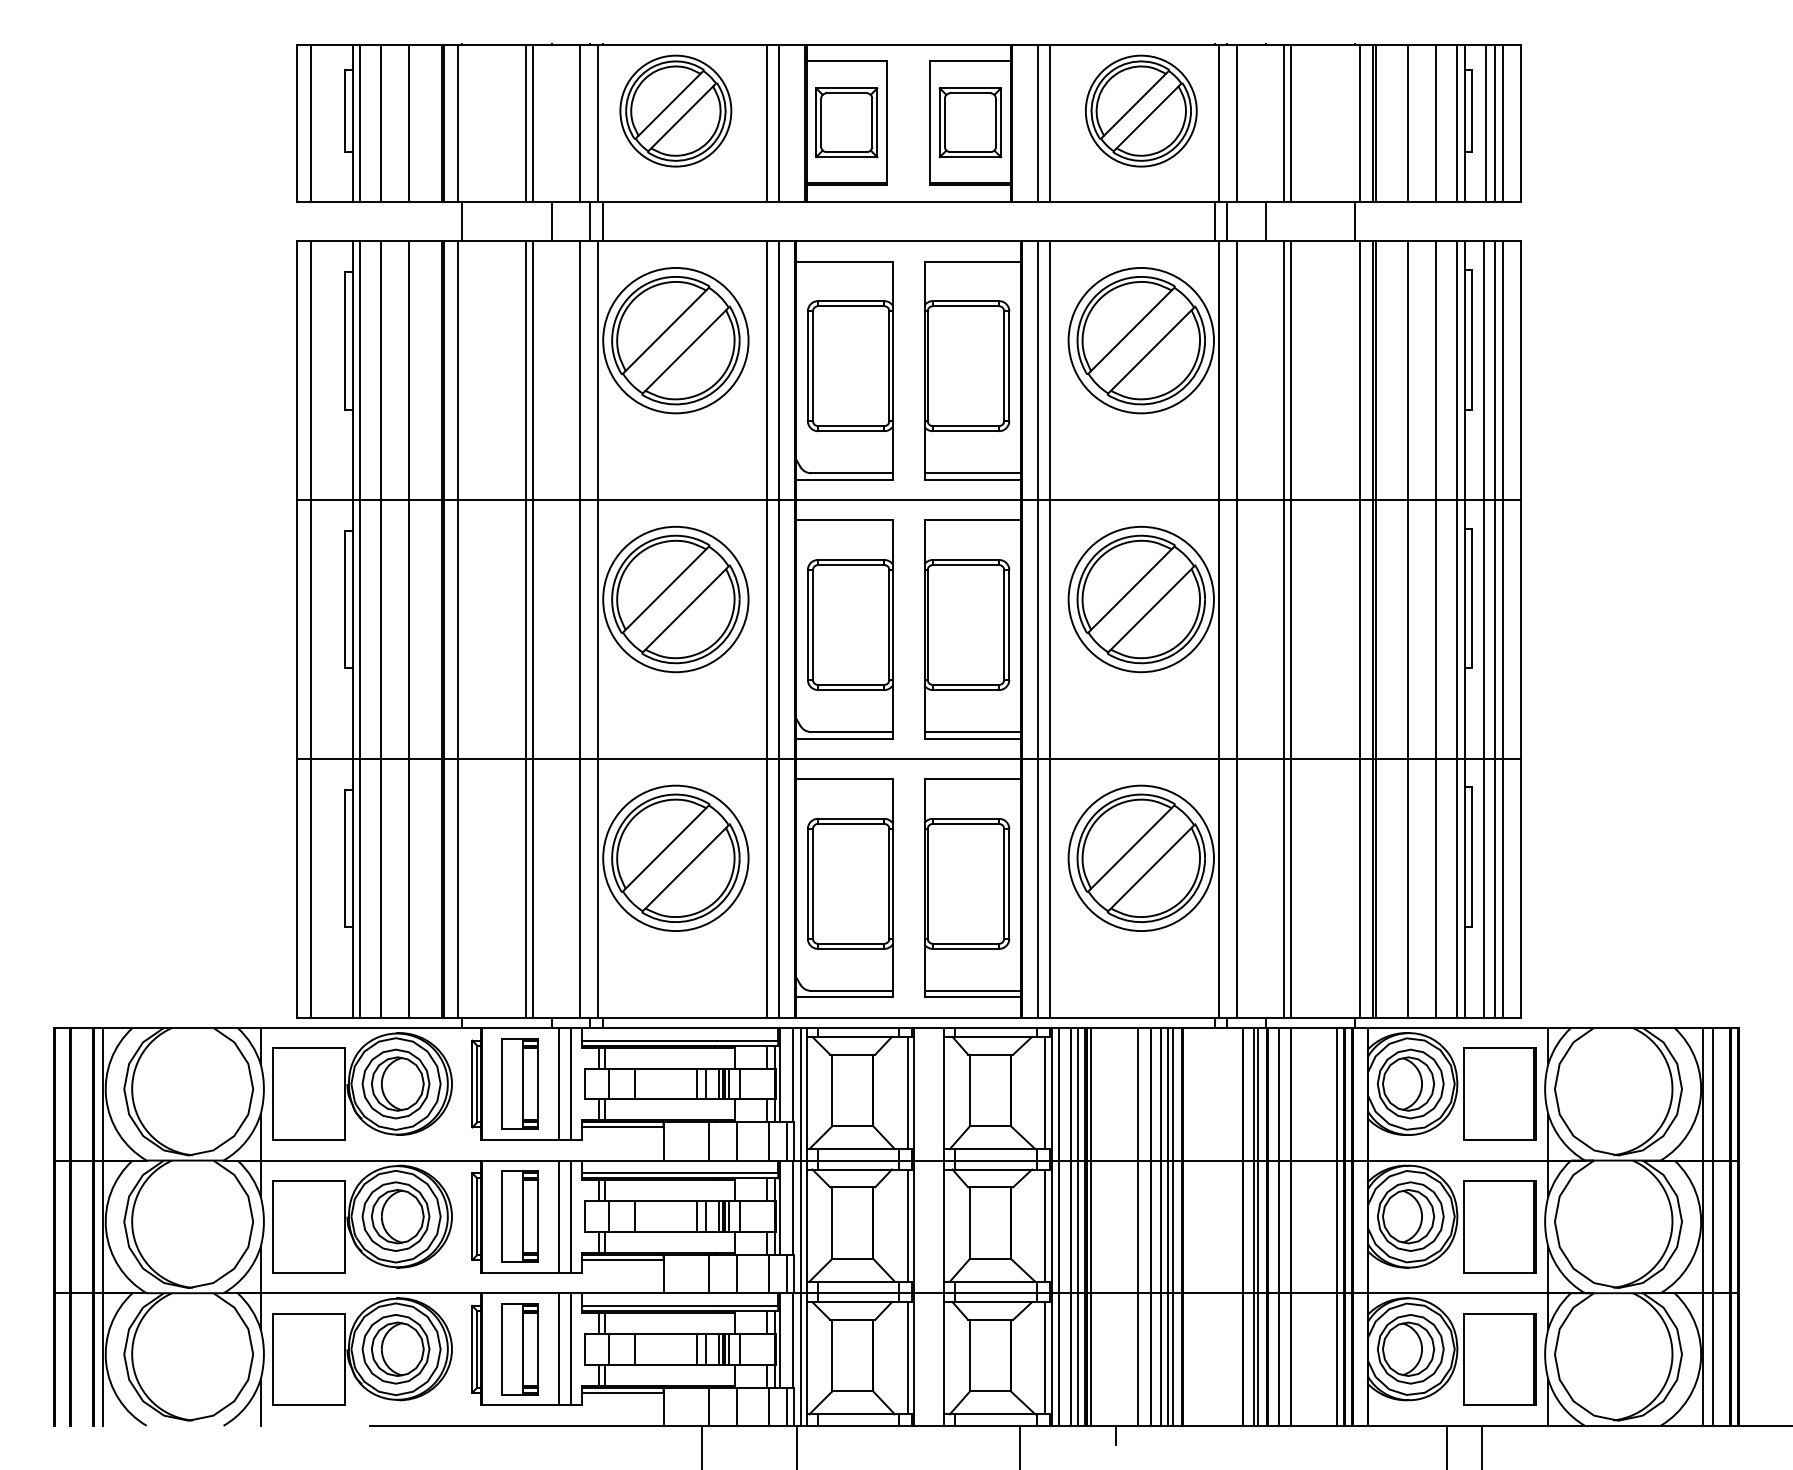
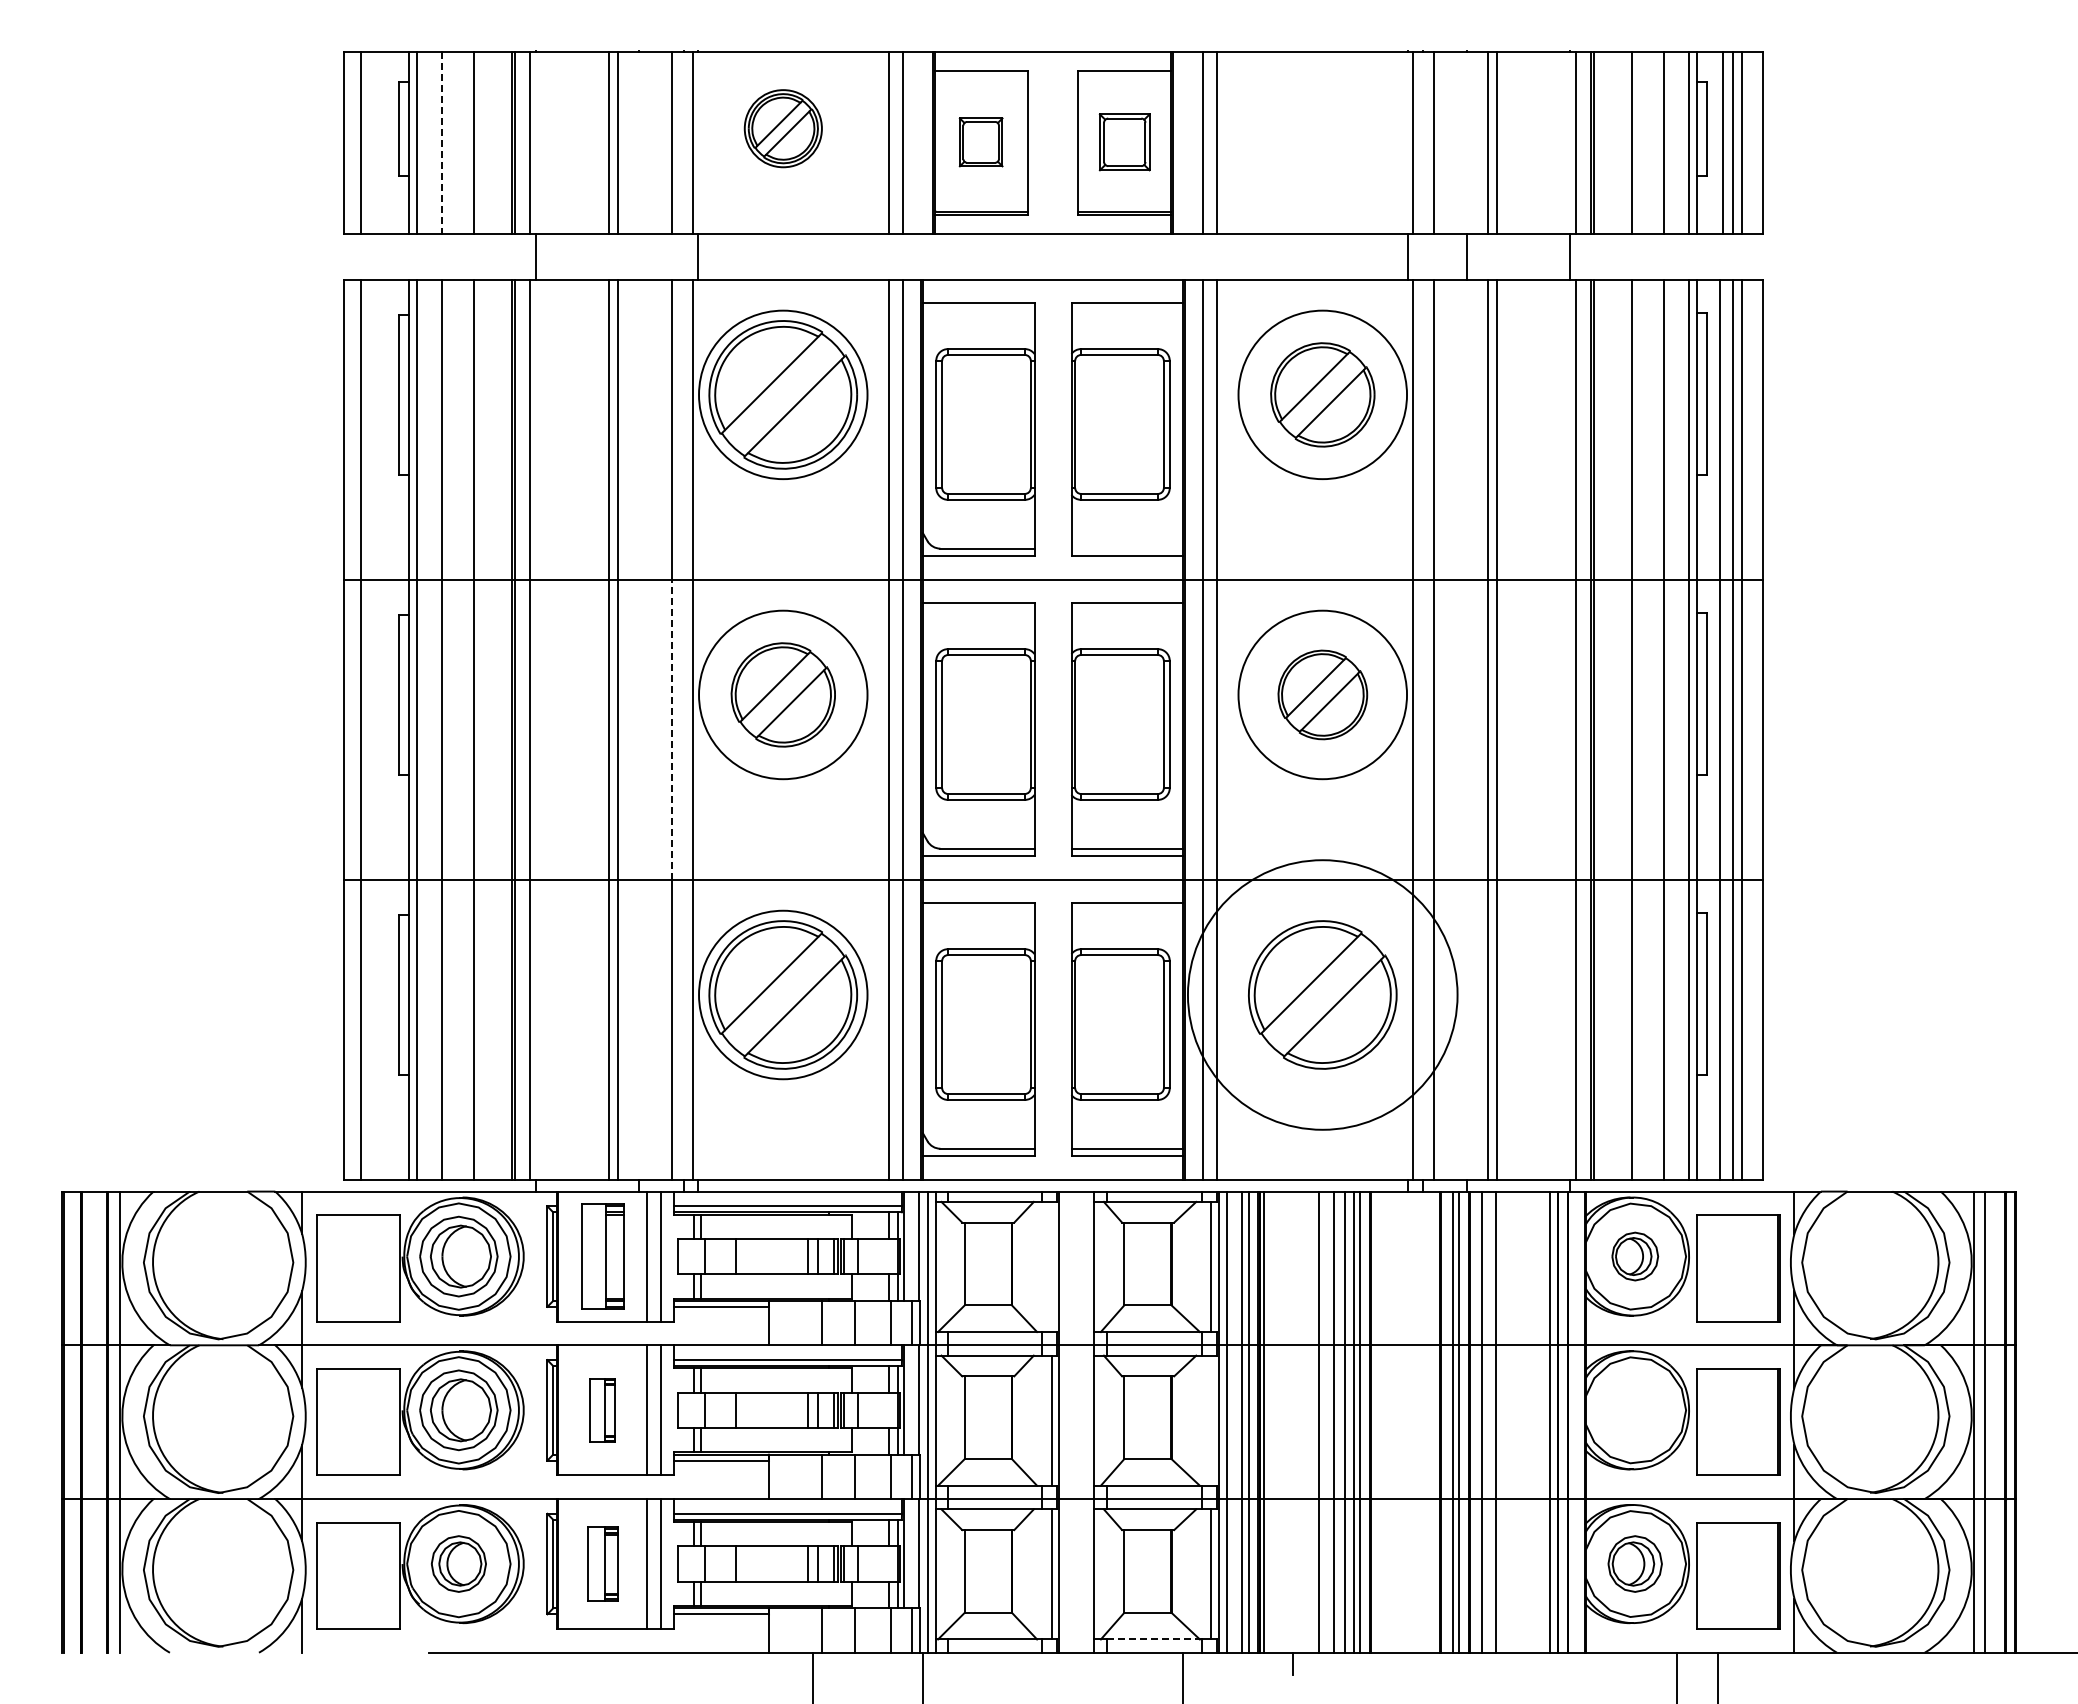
part: (676, 110) -> (783, 128), size x0.6
part: (1141, 110) -> (1322, 128), removed
line: (381, 122) -> (441, 142), solid -> dashed
part: (846, 122) -> (980, 142), size x0.6
part: (970, 122) -> (1124, 142), size x0.7
line: (551, 221) -> (639, 256), removed
line: (589, 221) -> (683, 256), removed
line: (1227, 221) -> (1422, 256), removed
part: (1141, 340) -> (1322, 394), size x0.7
line: (972, 473) -> (1127, 548), removed
part: (676, 599) -> (783, 694), size x0.7
part: (1141, 599) -> (1322, 694), size x0.6
line: (579, 629) -> (671, 729), solid -> dashed
circle: (1141, 857) -> (1322, 994), size x1.6
part: (1411, 1083) -> (1635, 1256), size x0.6
line: (907, 1092) -> (1051, 1266), removed
part: (519, 1216) -> (602, 1410), size x0.6
part: (1411, 1216) -> (1635, 1410), removed
line: (1045, 1225) -> (1211, 1420), removed
part: (395, 1348) -> (458, 1563), size x0.7
part: (1411, 1348) -> (1635, 1563), size x0.7
part: (519, 1349) -> (602, 1564), size x0.7
line: (997, 1414) -> (1155, 1639), solid -> dashed

